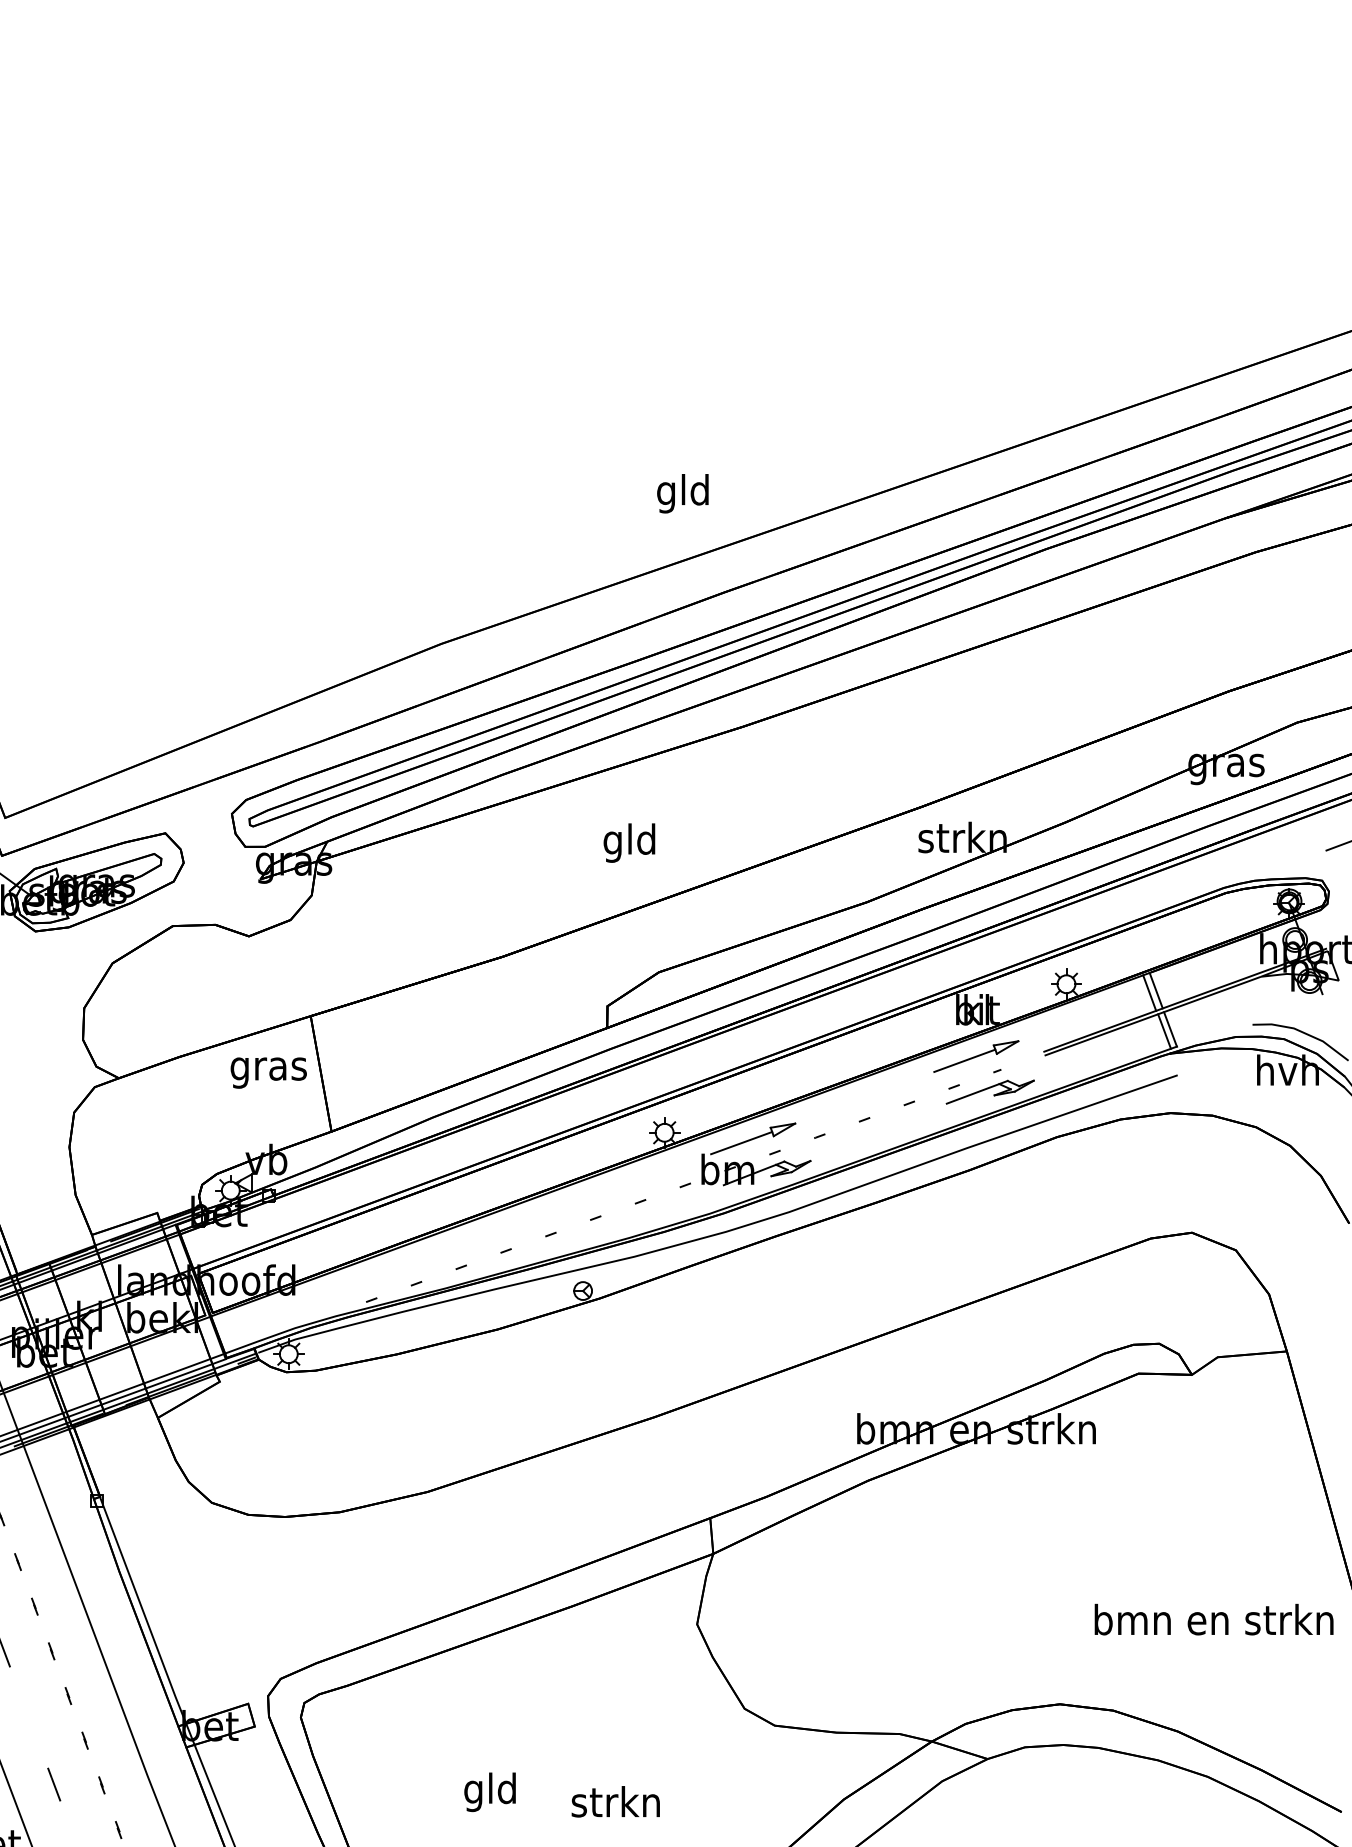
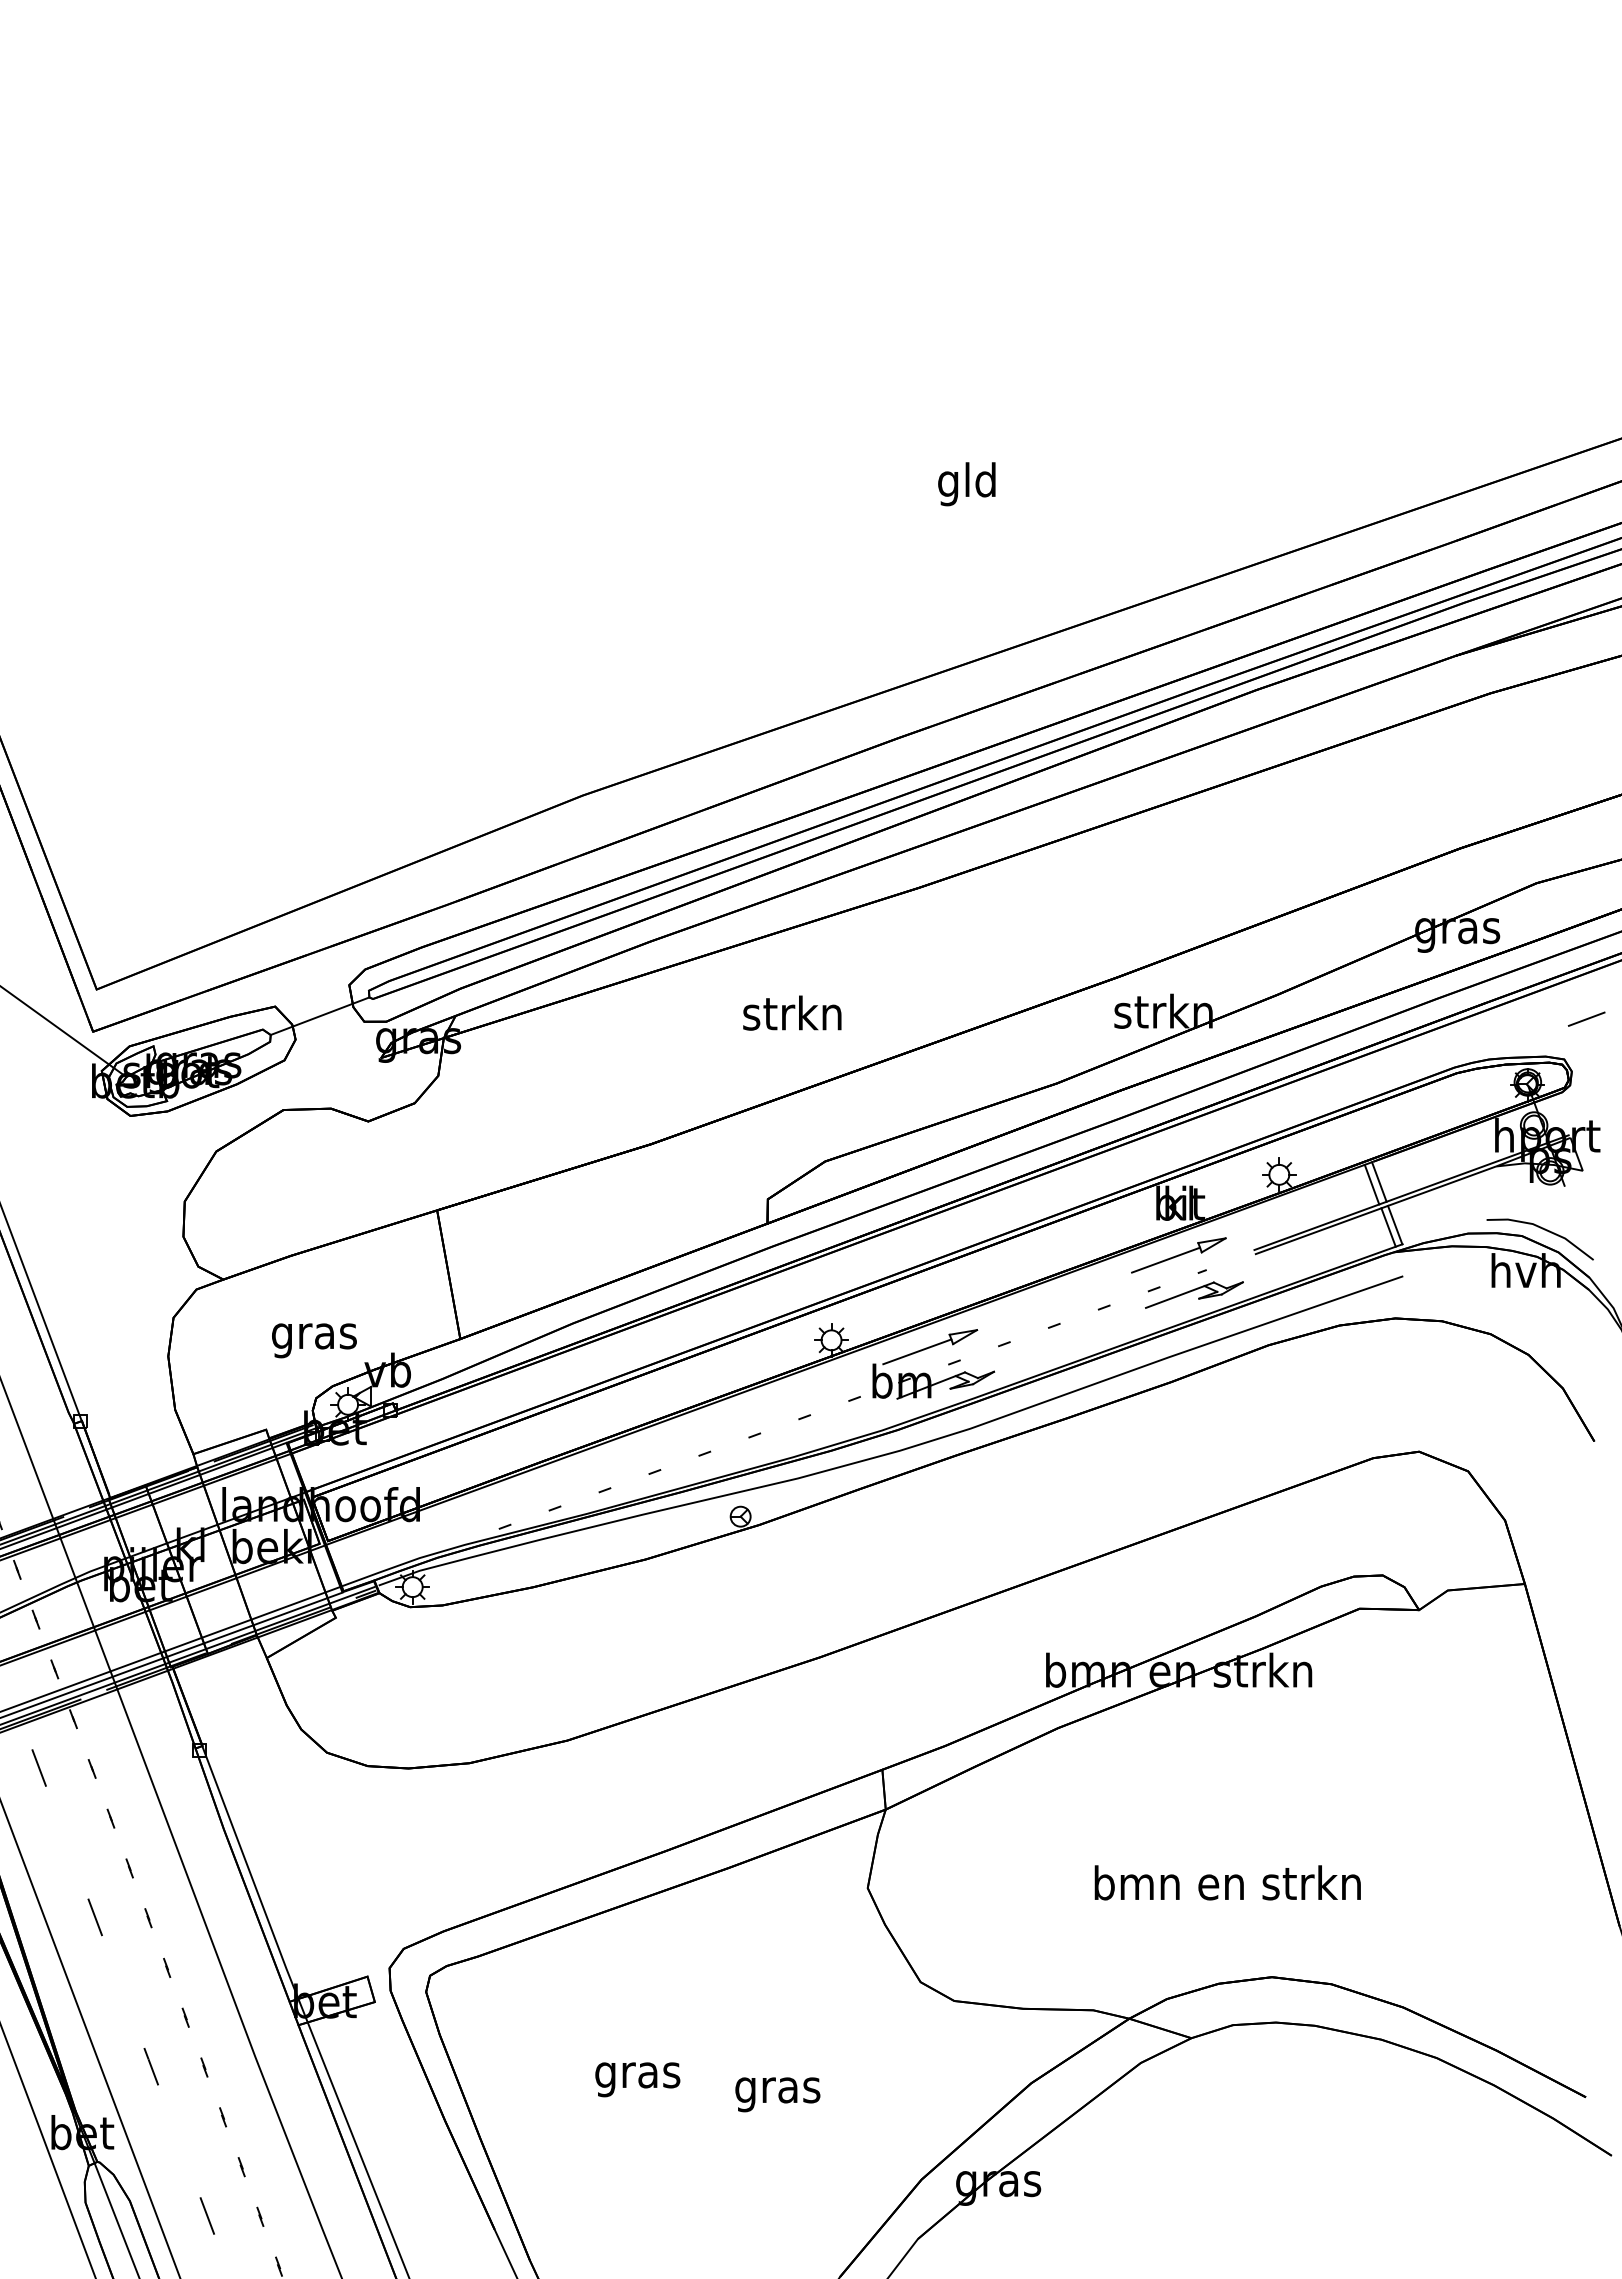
text: (682, 493) -> (966, 484), moved
line: (205, 842) -> (319, 1016), added
text: (629, 843) -> (792, 1017), gld -> strkn
text: (268, 1072) -> (314, 1340), moved
text: (1213, 1619) -> (1227, 1882), moved
text: (490, 1792) -> (637, 2075), gld -> gras
text: (616, 1805) -> (777, 2090), strkn -> gras

